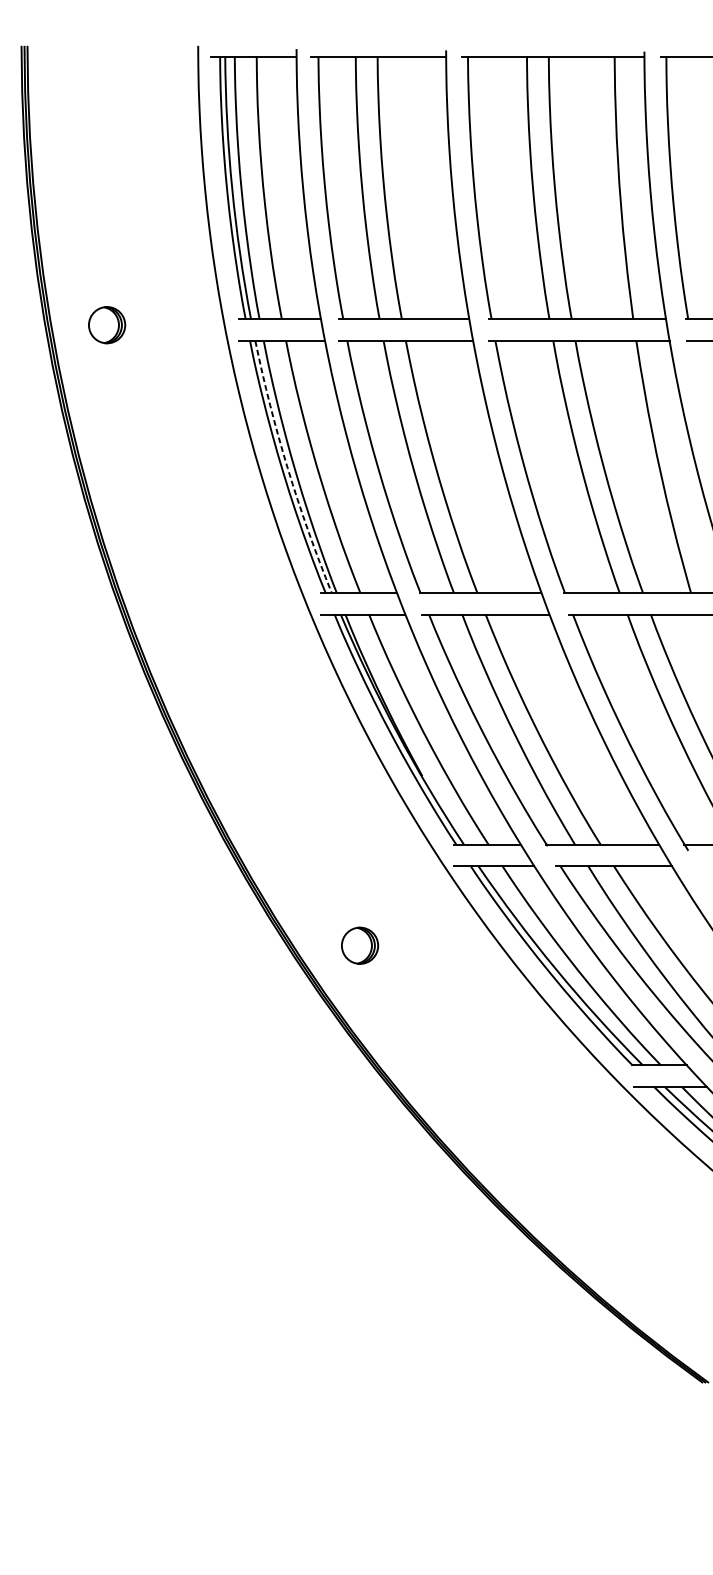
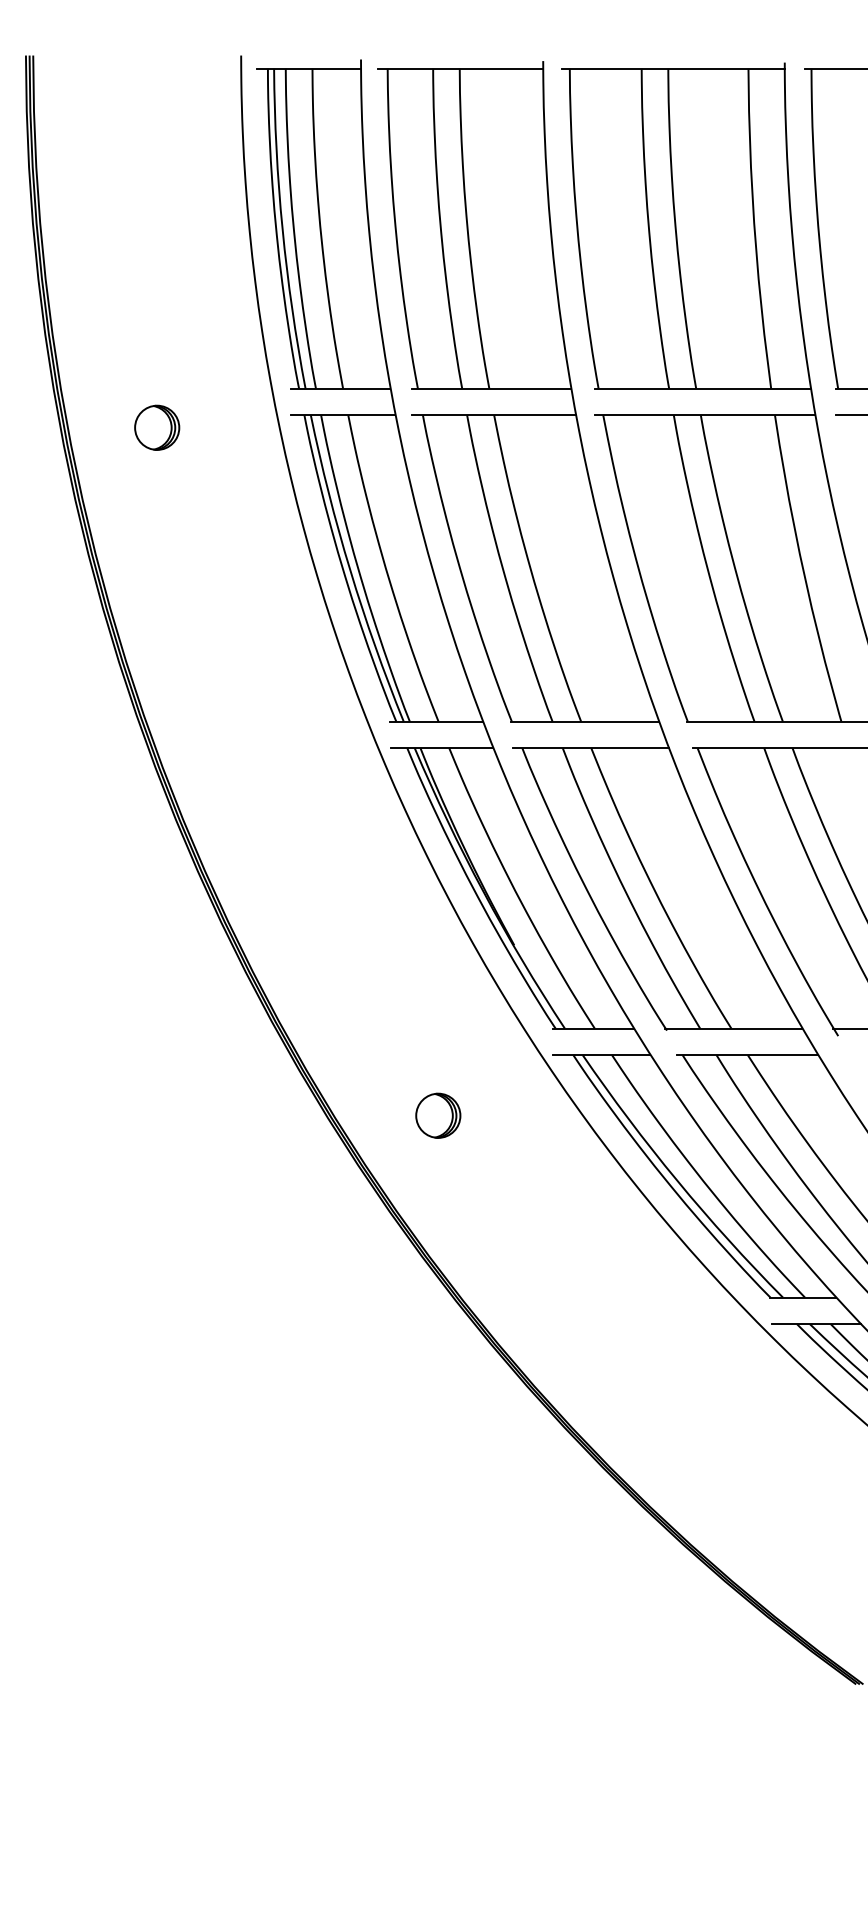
part: (107, 324) -> (157, 427), moved
arc: (287, 468) -> (350, 570), dashed -> solid
part: (360, 945) -> (438, 1115), moved

